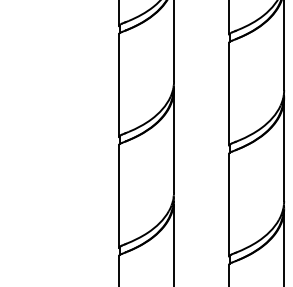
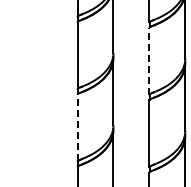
line: (229, 92) -> (149, 60), solid -> dashed
line: (118, 195) -> (77, 127), solid -> dashed

